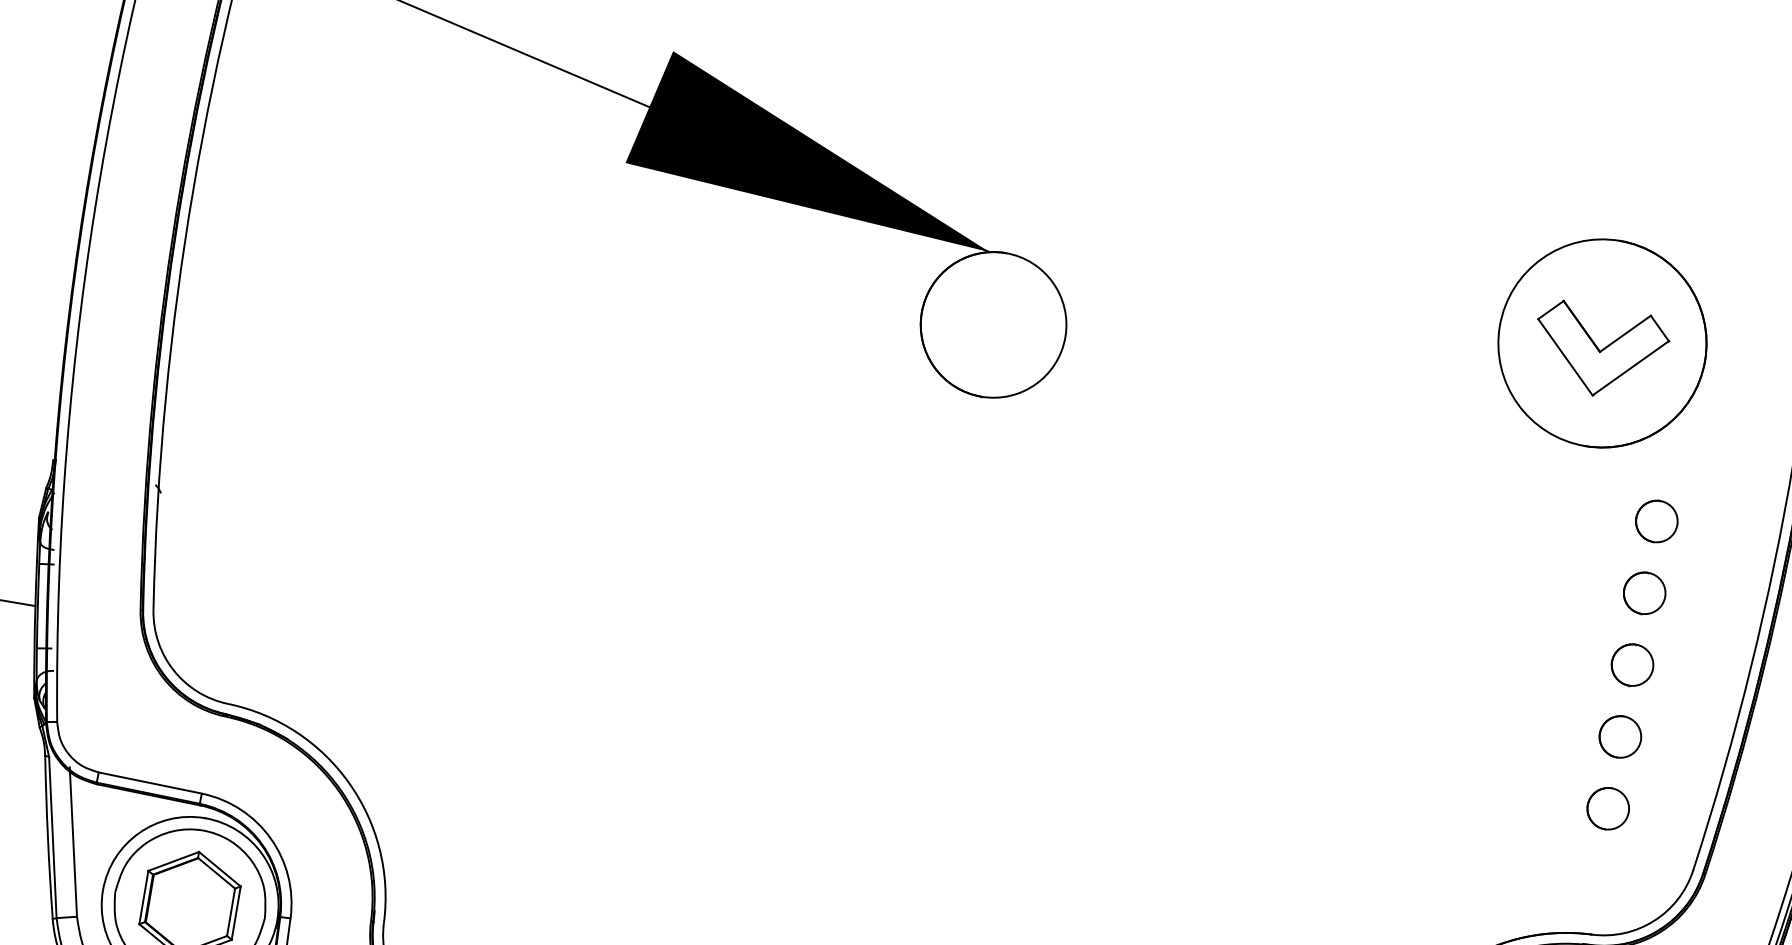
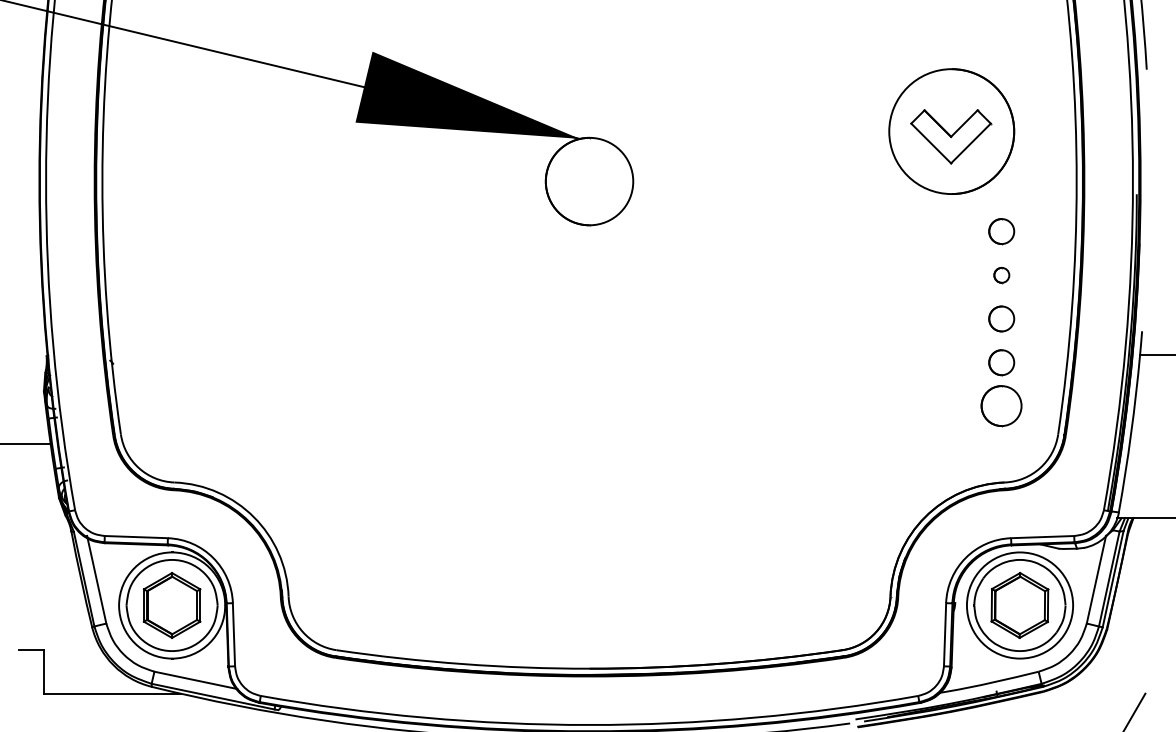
part: (1644, 593) -> (1001, 275), size x0.6
part: (1607, 808) -> (1001, 406), size x1.6

